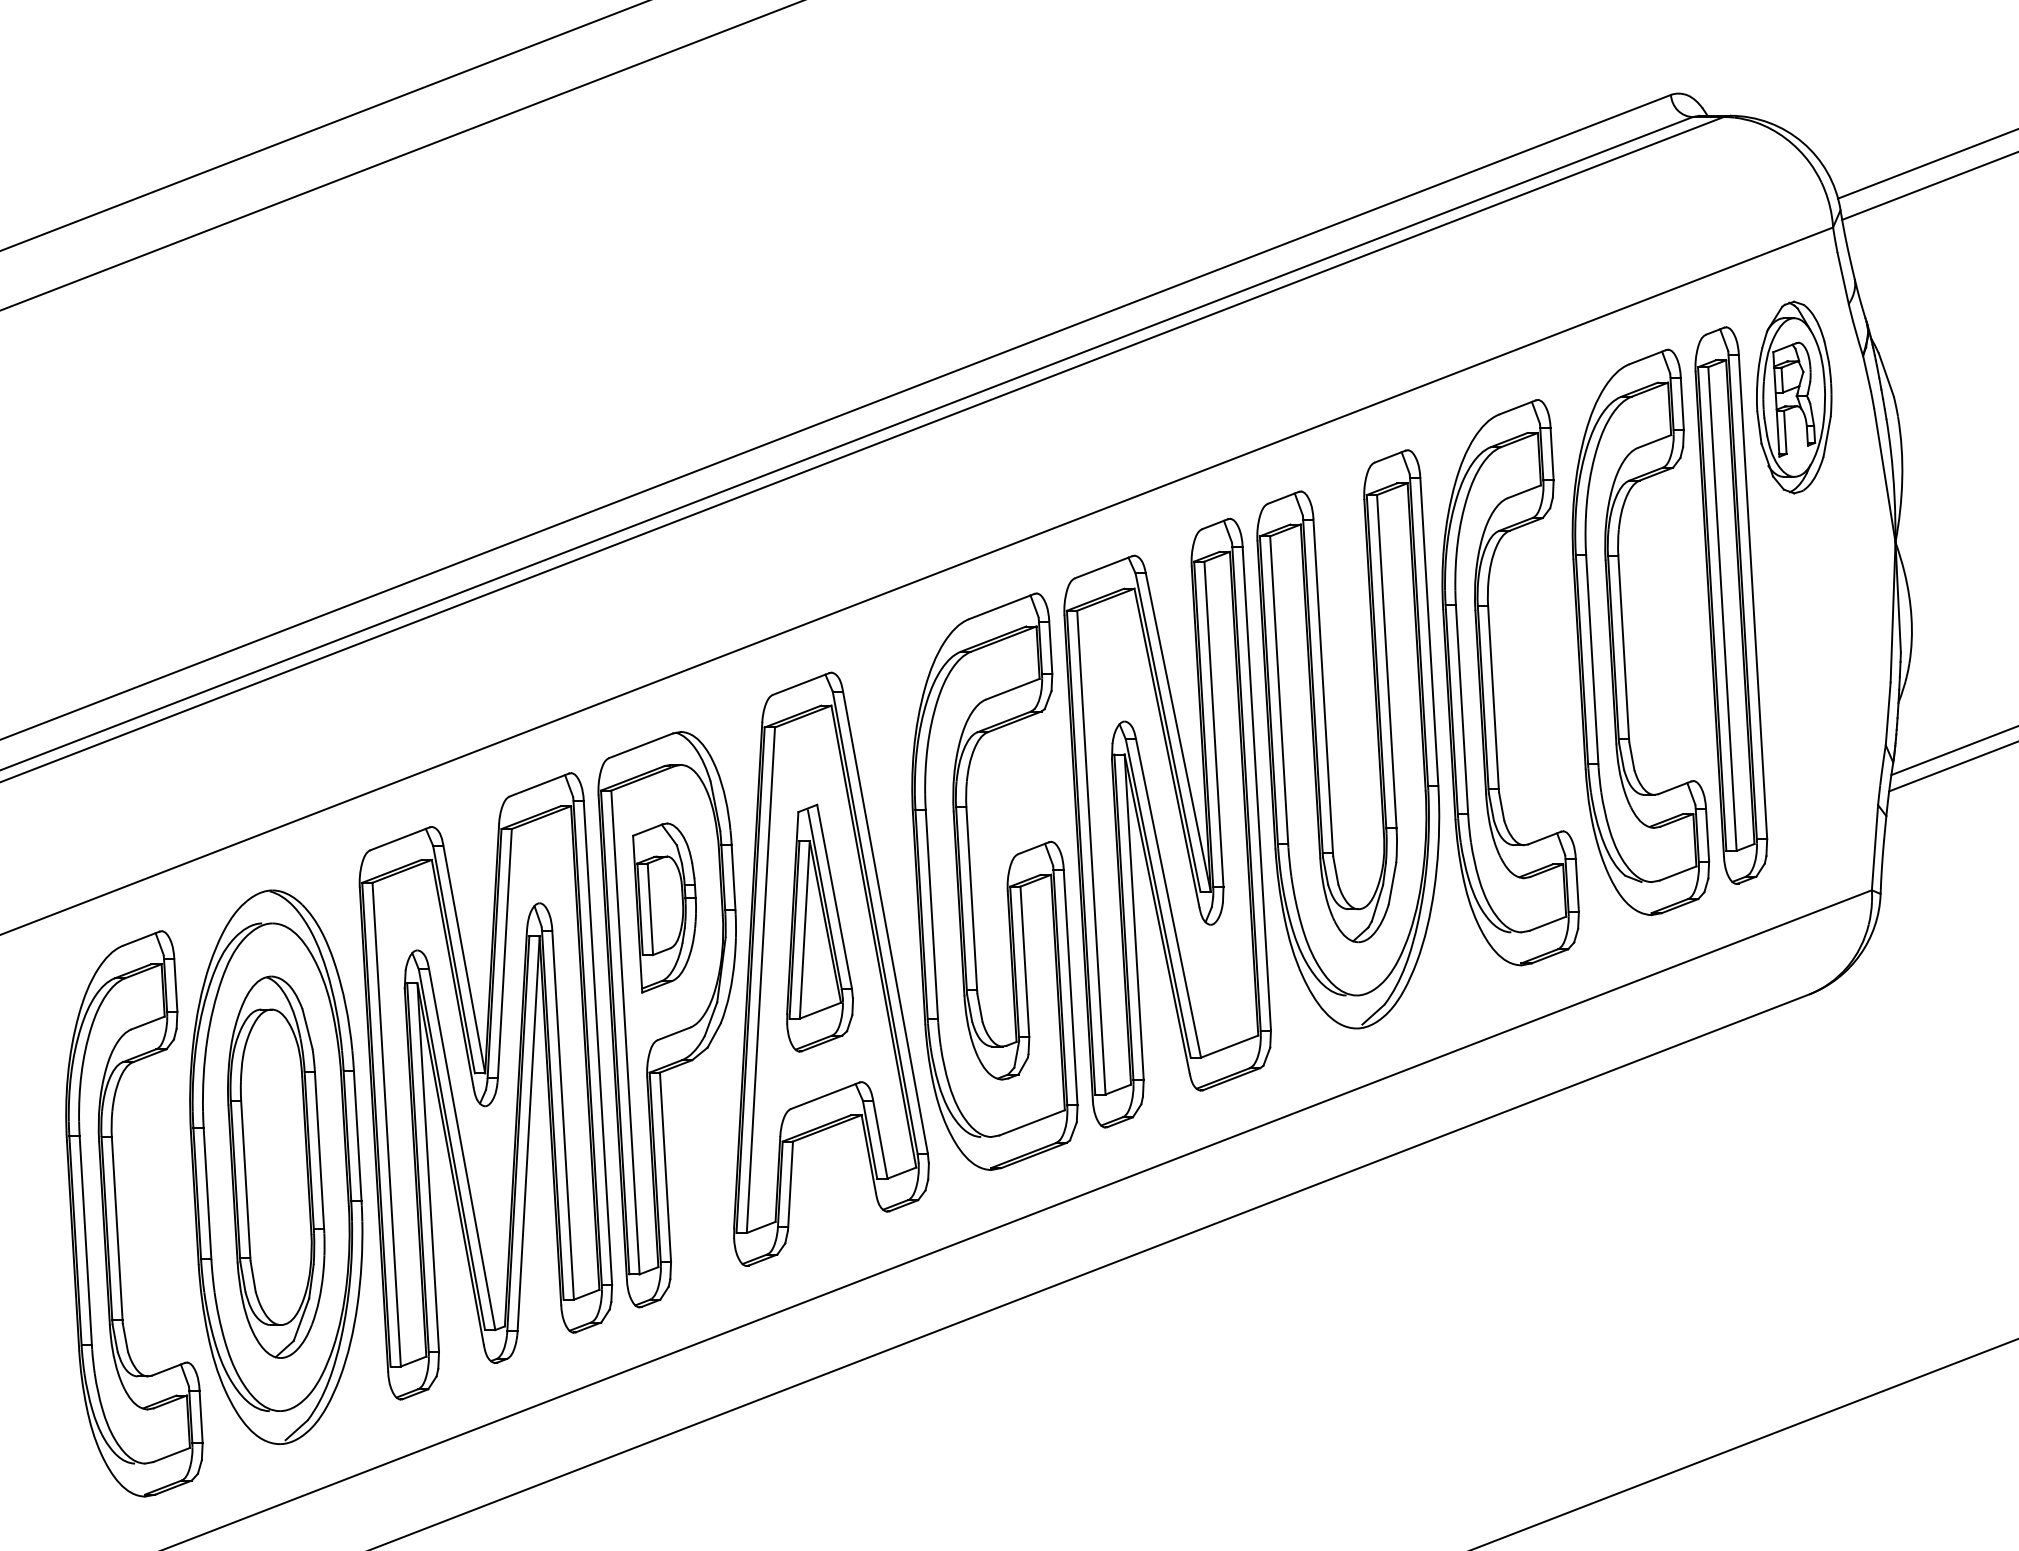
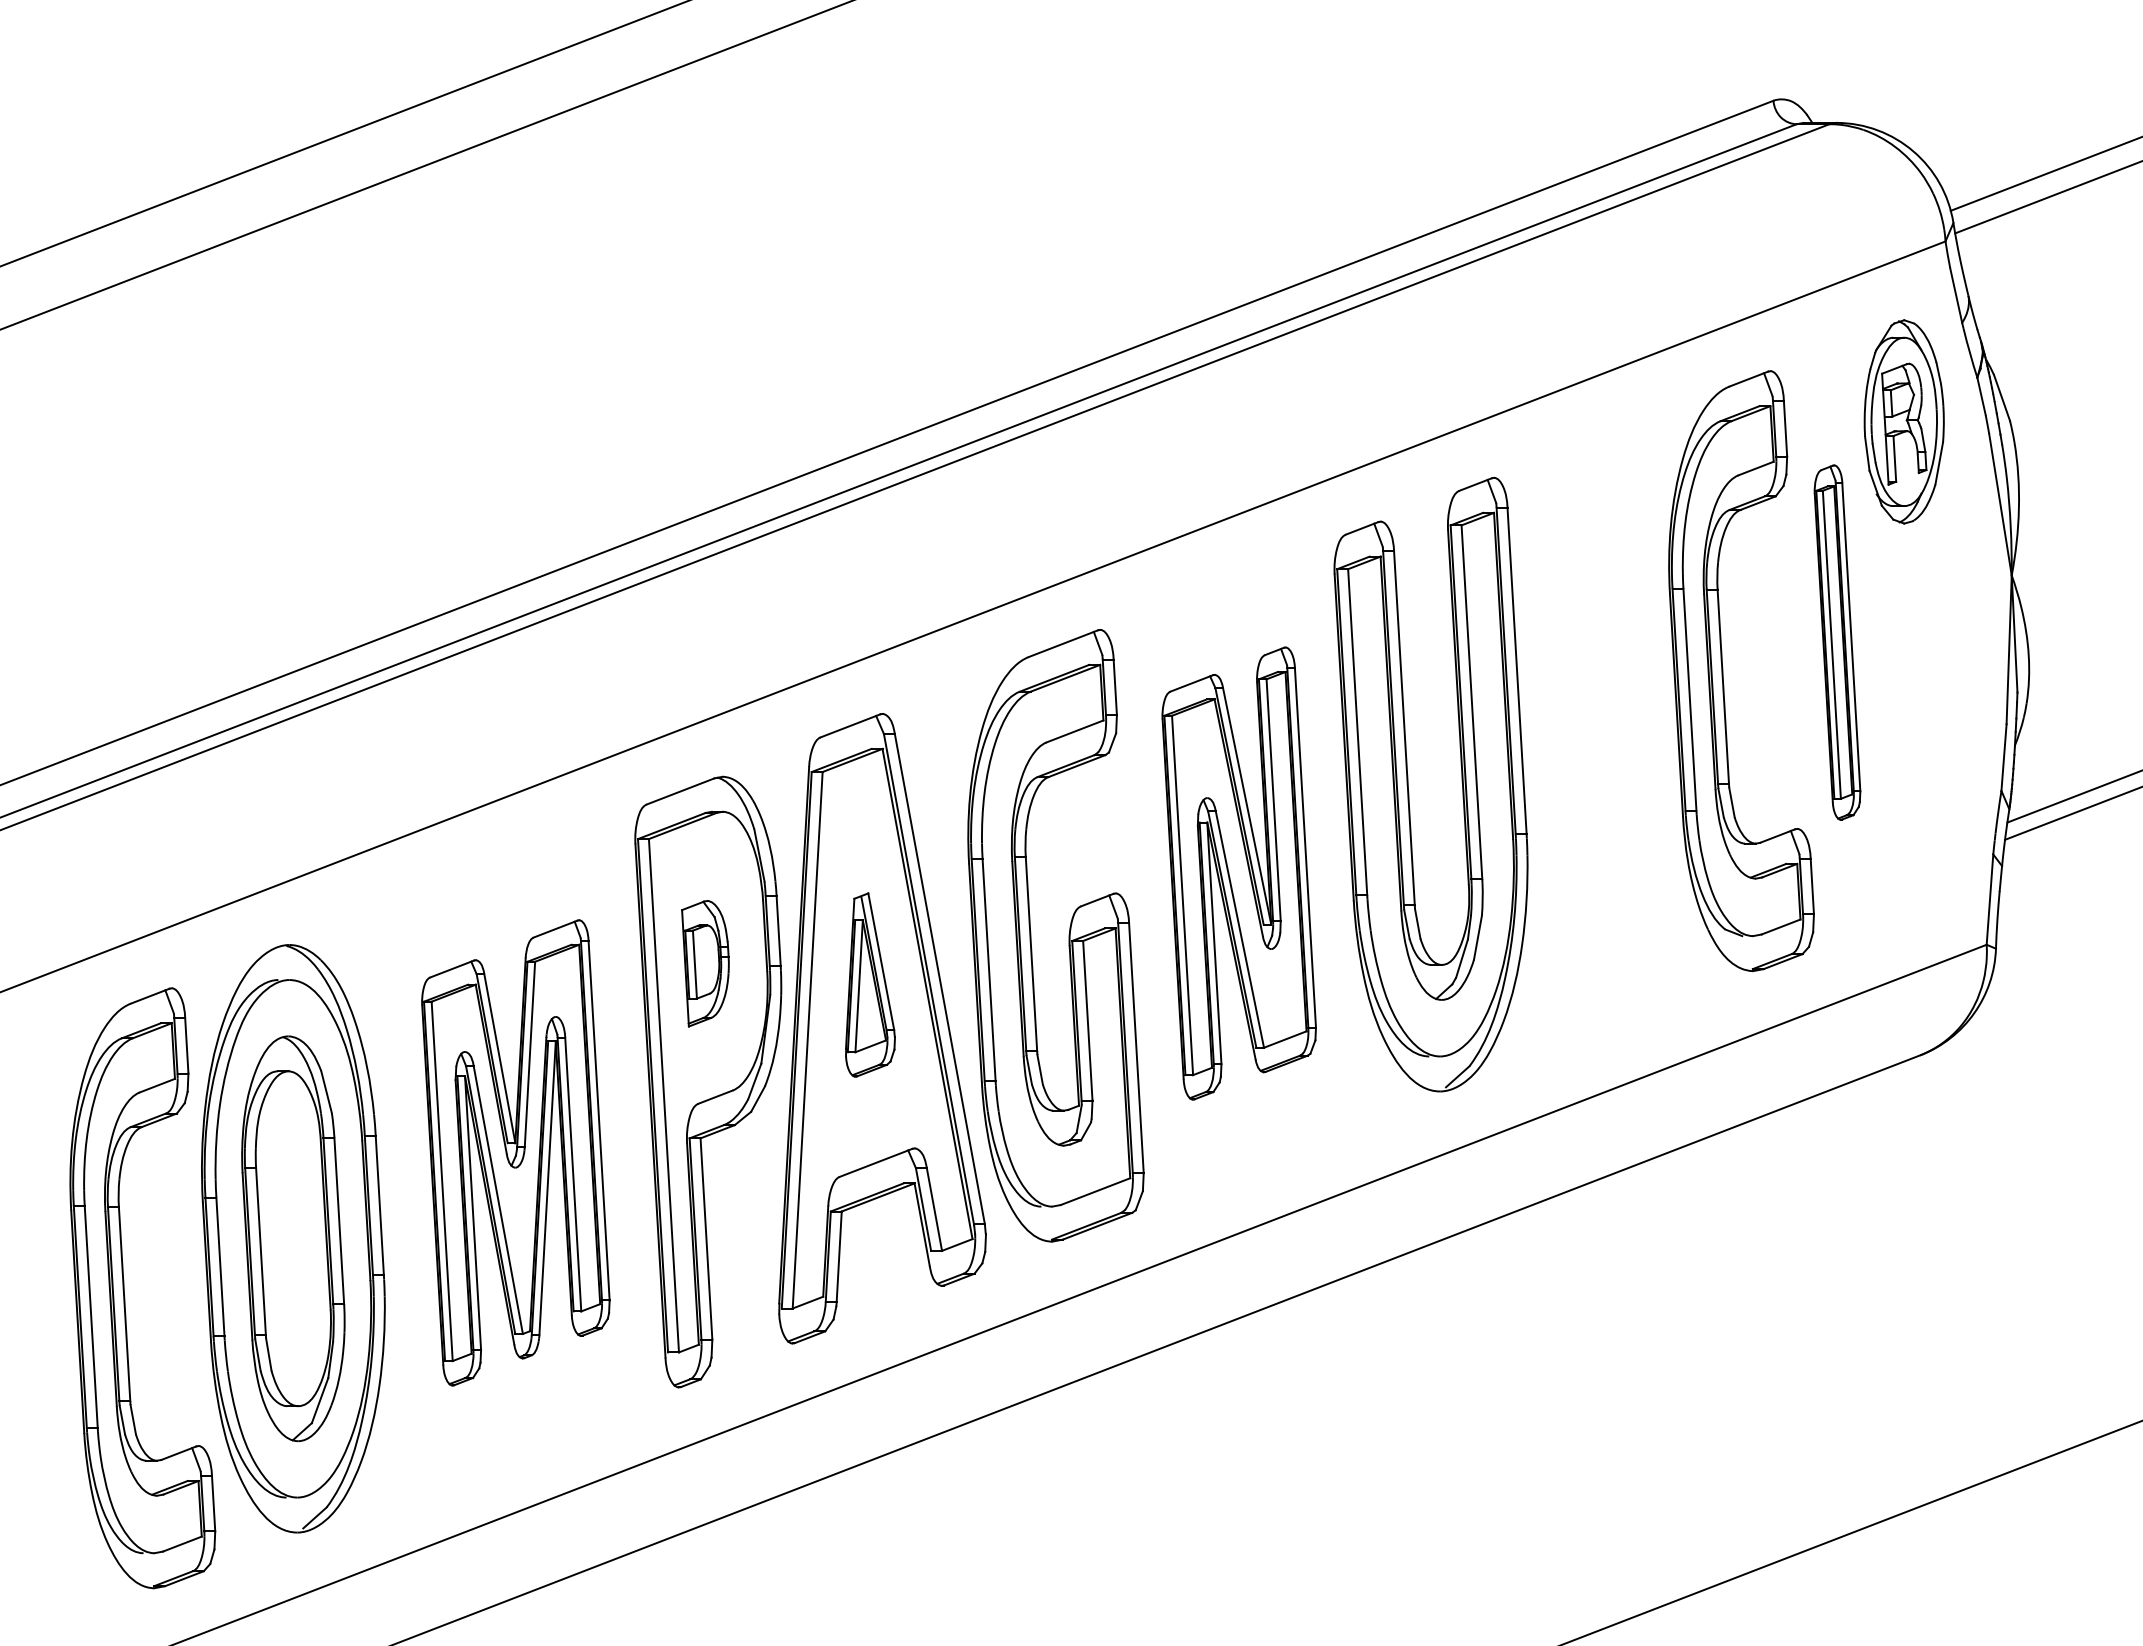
part: (1731, 605) -> (1837, 642), size x0.6
part: (1493, 682) -> (1585, 724), removed
part: (1166, 823) -> (1238, 873), size x0.7
part: (664, 907) -> (705, 963), size x0.7
part: (820, 927) -> (870, 984), size x0.7
part: (485, 1085) -> (515, 1152), size x0.7

